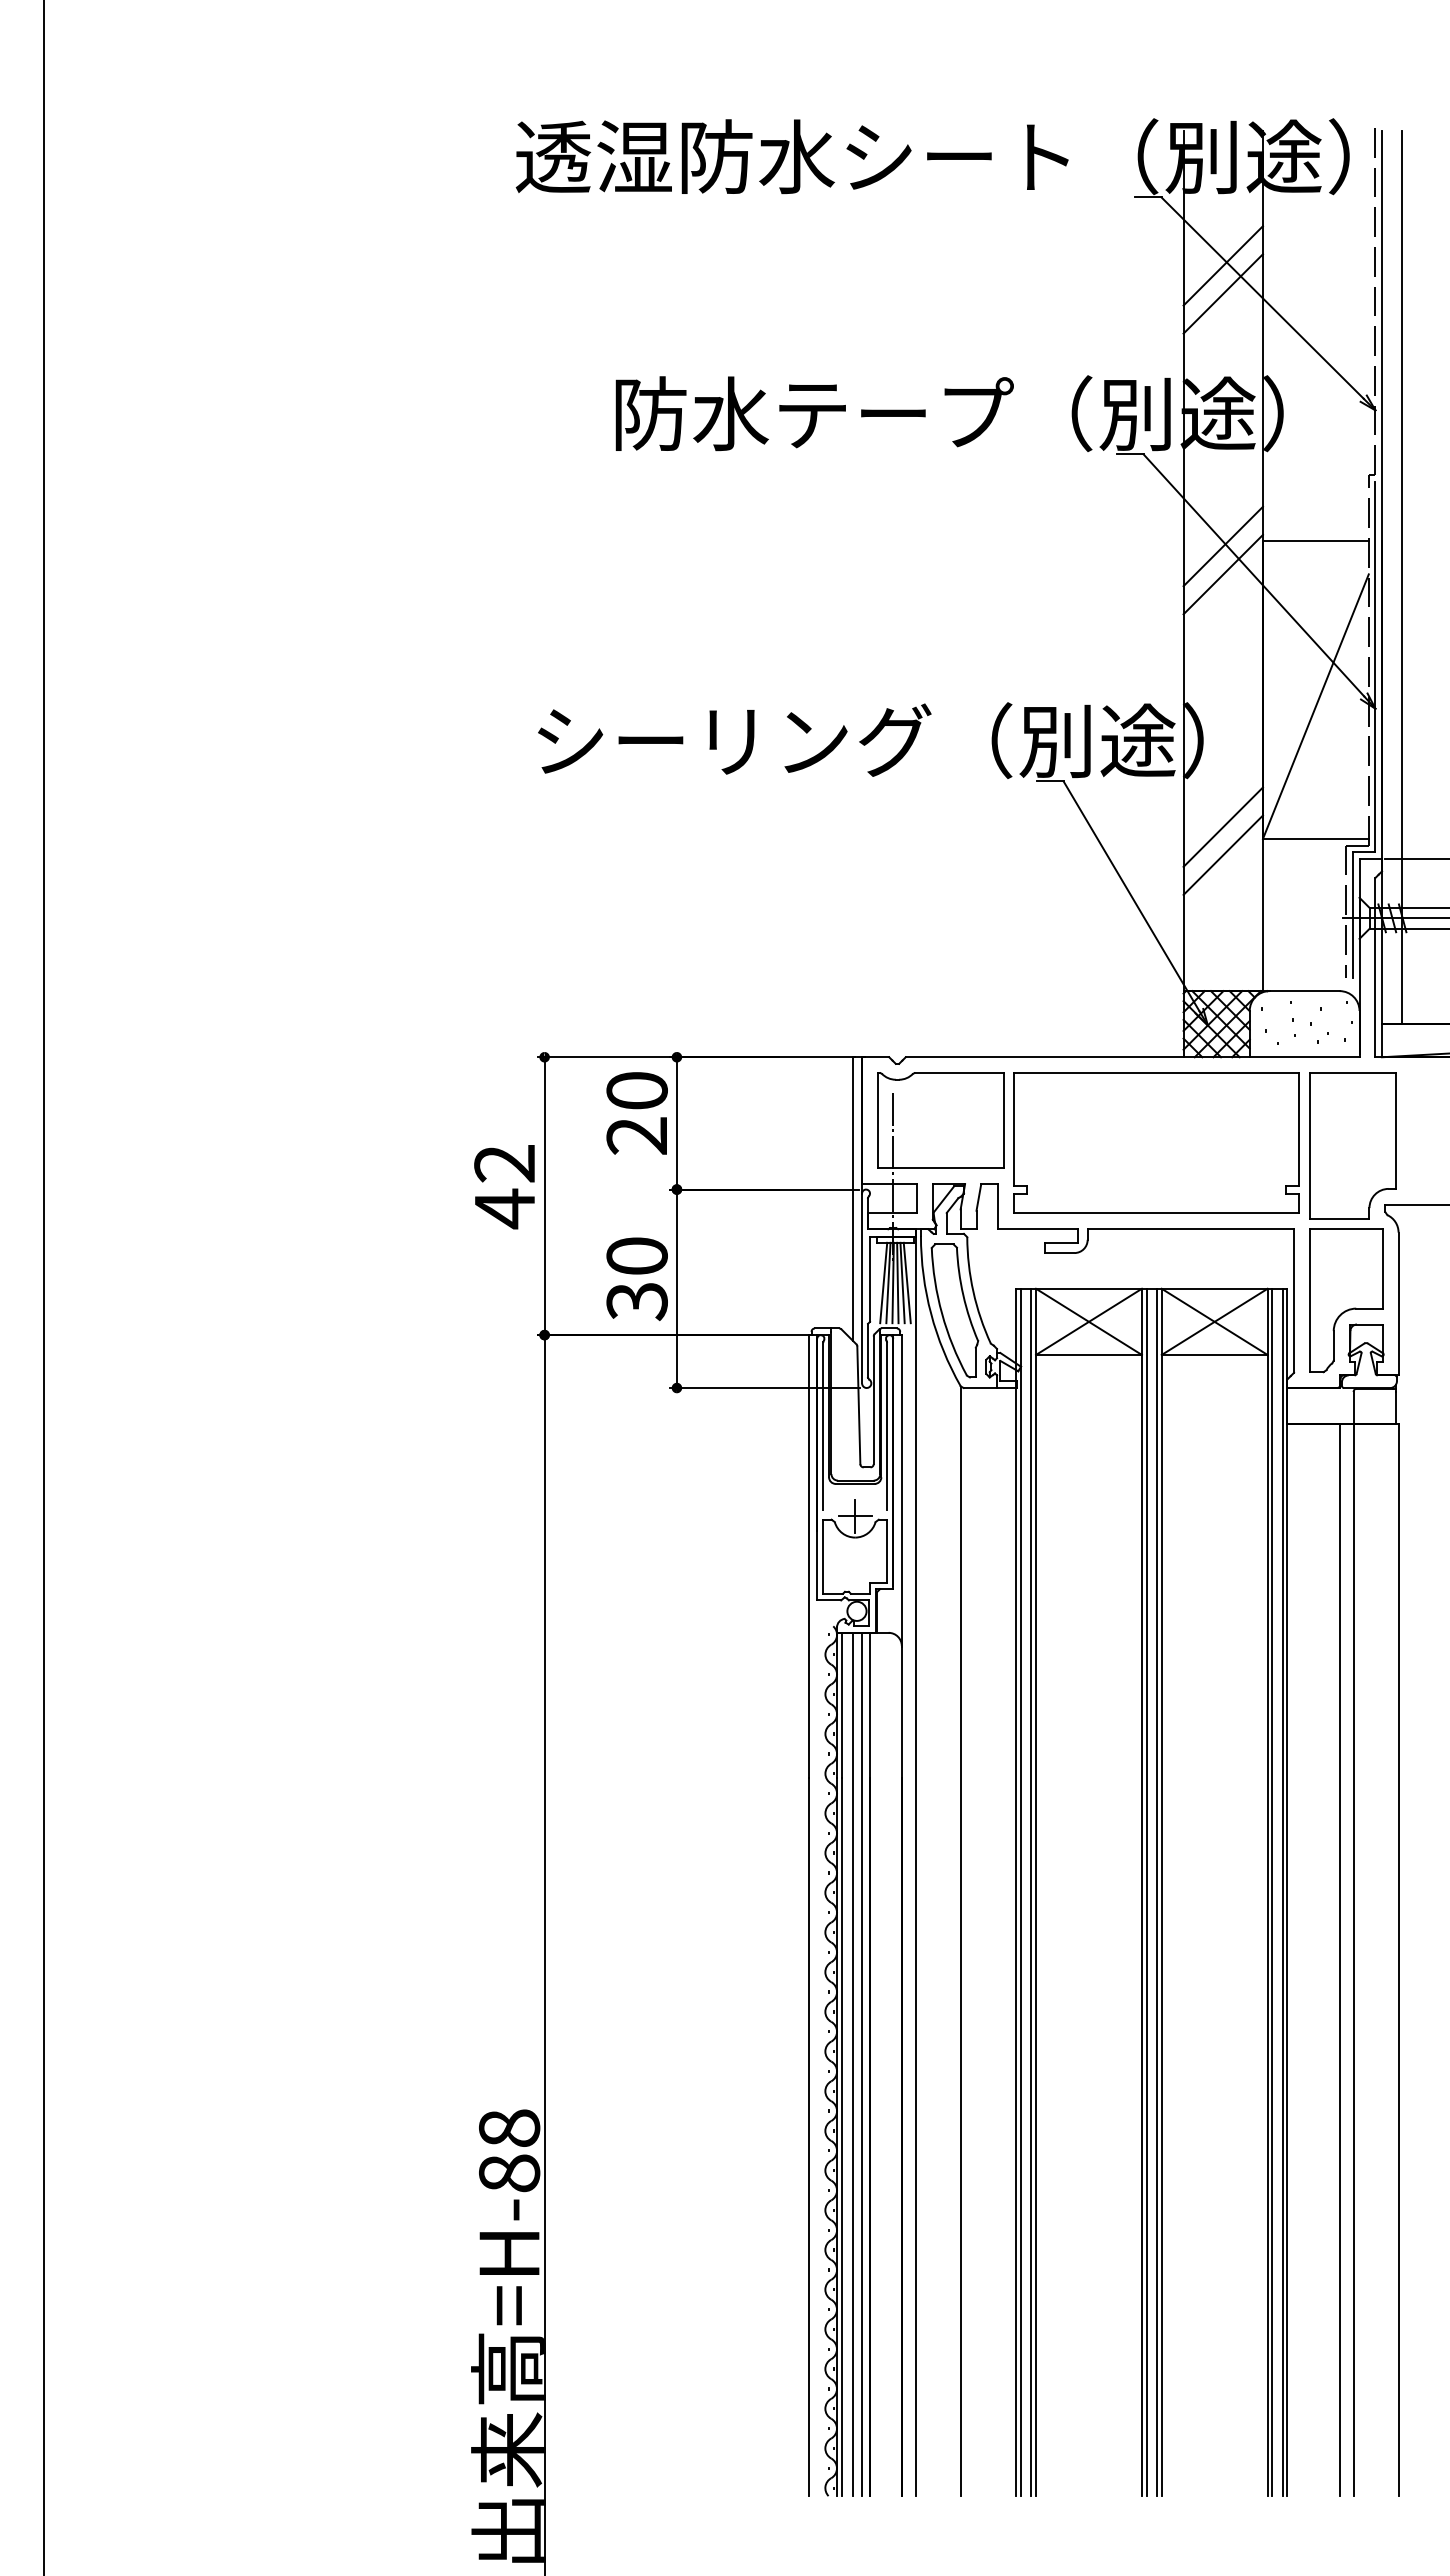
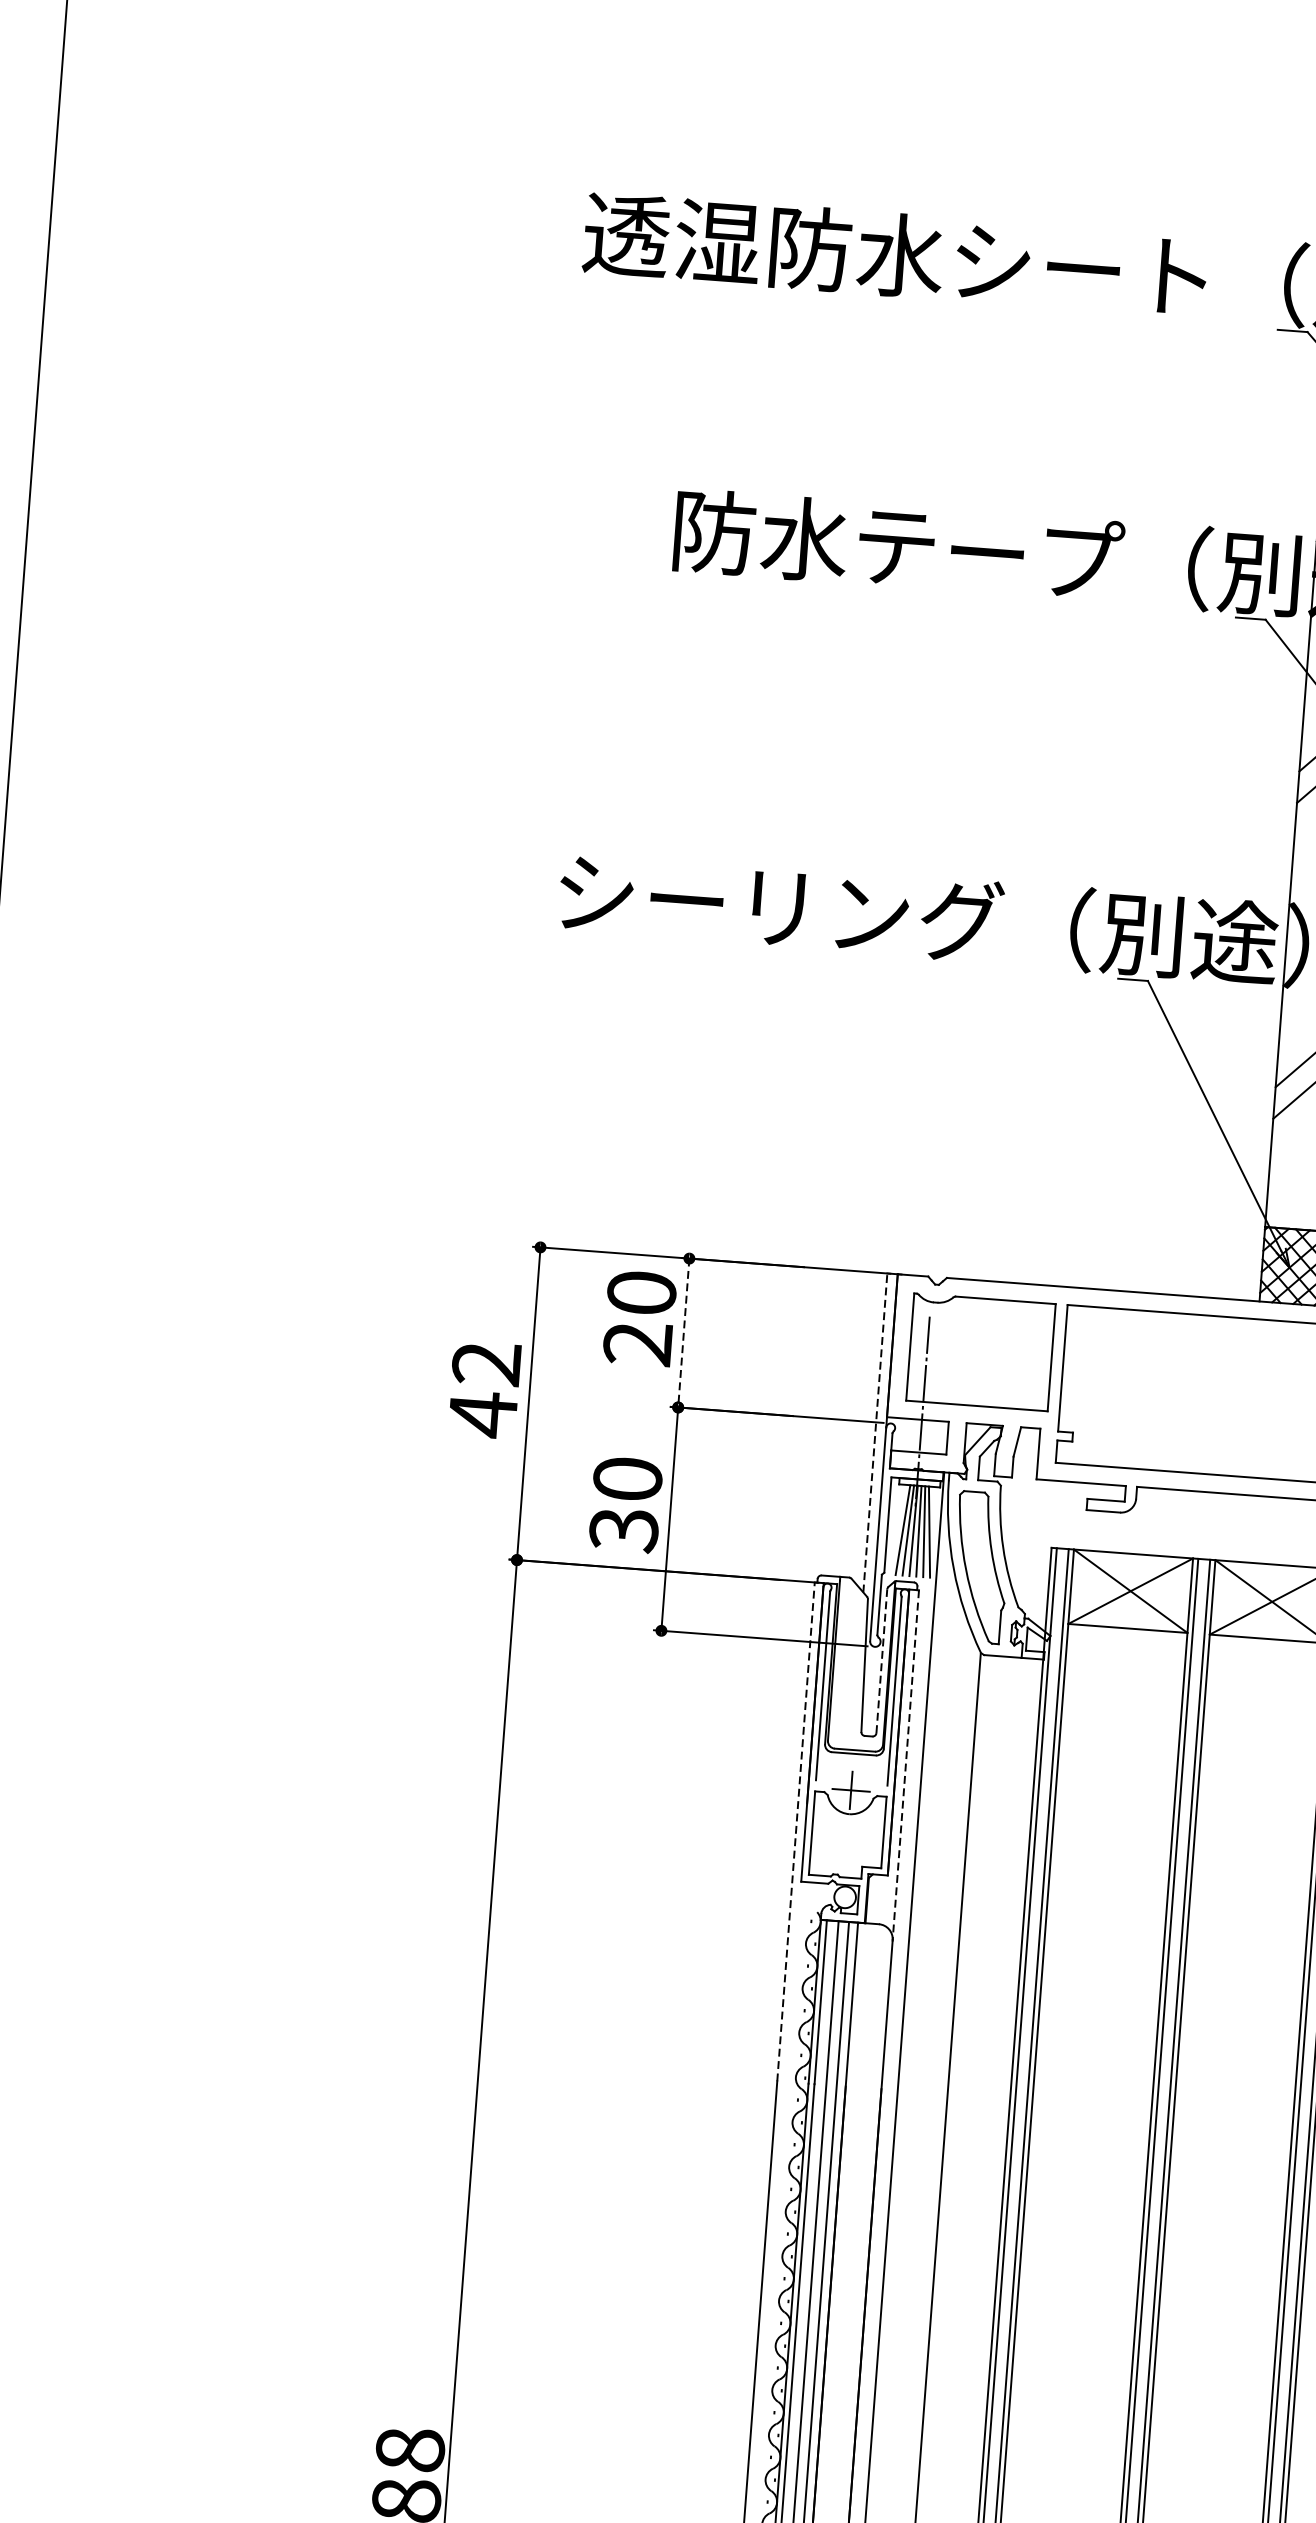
line: (676, 1123) -> (683, 1333), solid -> dashed
line: (852, 1198) -> (875, 1432), solid -> dashed
line: (873, 1400) -> (881, 1661), solid -> dashed
line: (901, 1491) -> (905, 1766), solid -> dashed
line: (809, 1556) -> (796, 1831), solid -> dashed

